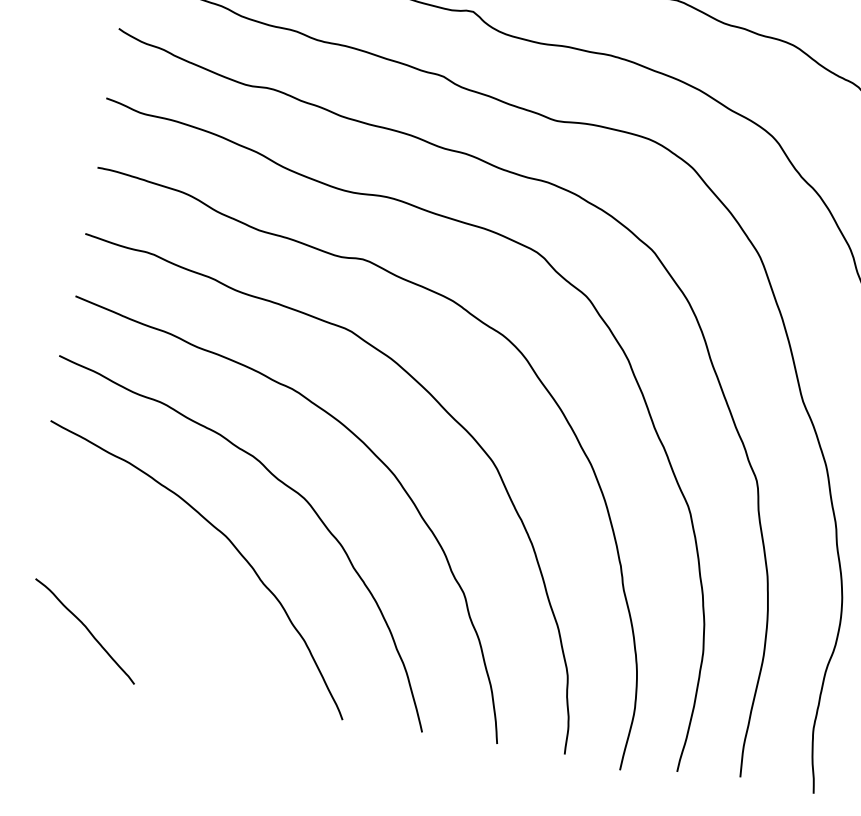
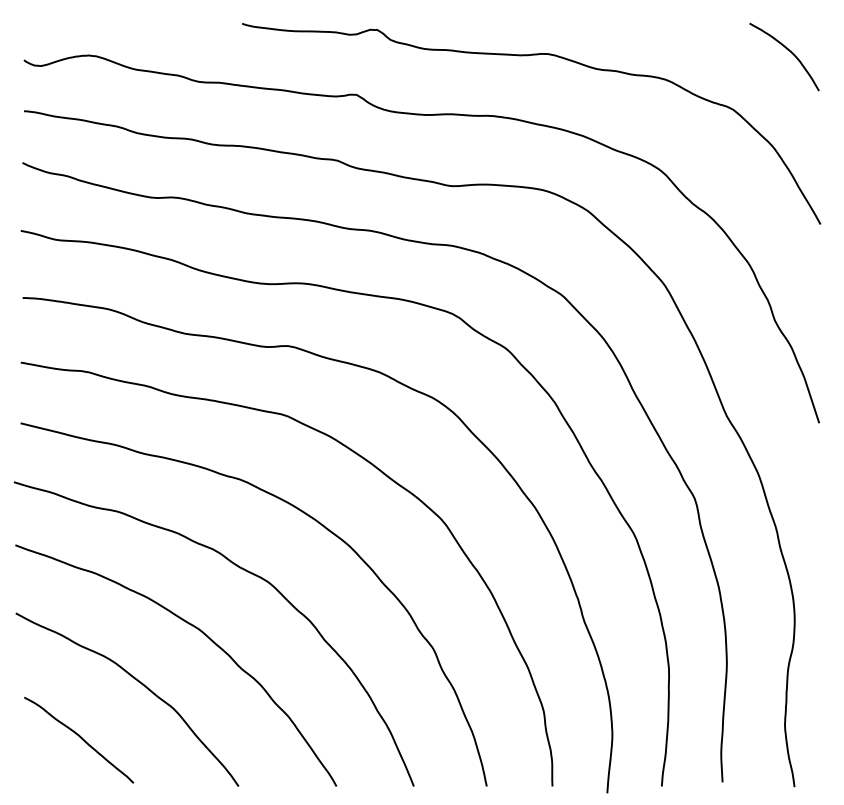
curve: (155, 581) -> (138, 682), added

